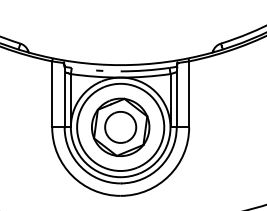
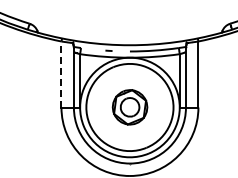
line: (52, 94) -> (61, 74), solid -> dashed
part: (120, 126) -> (129, 106), size x0.6

